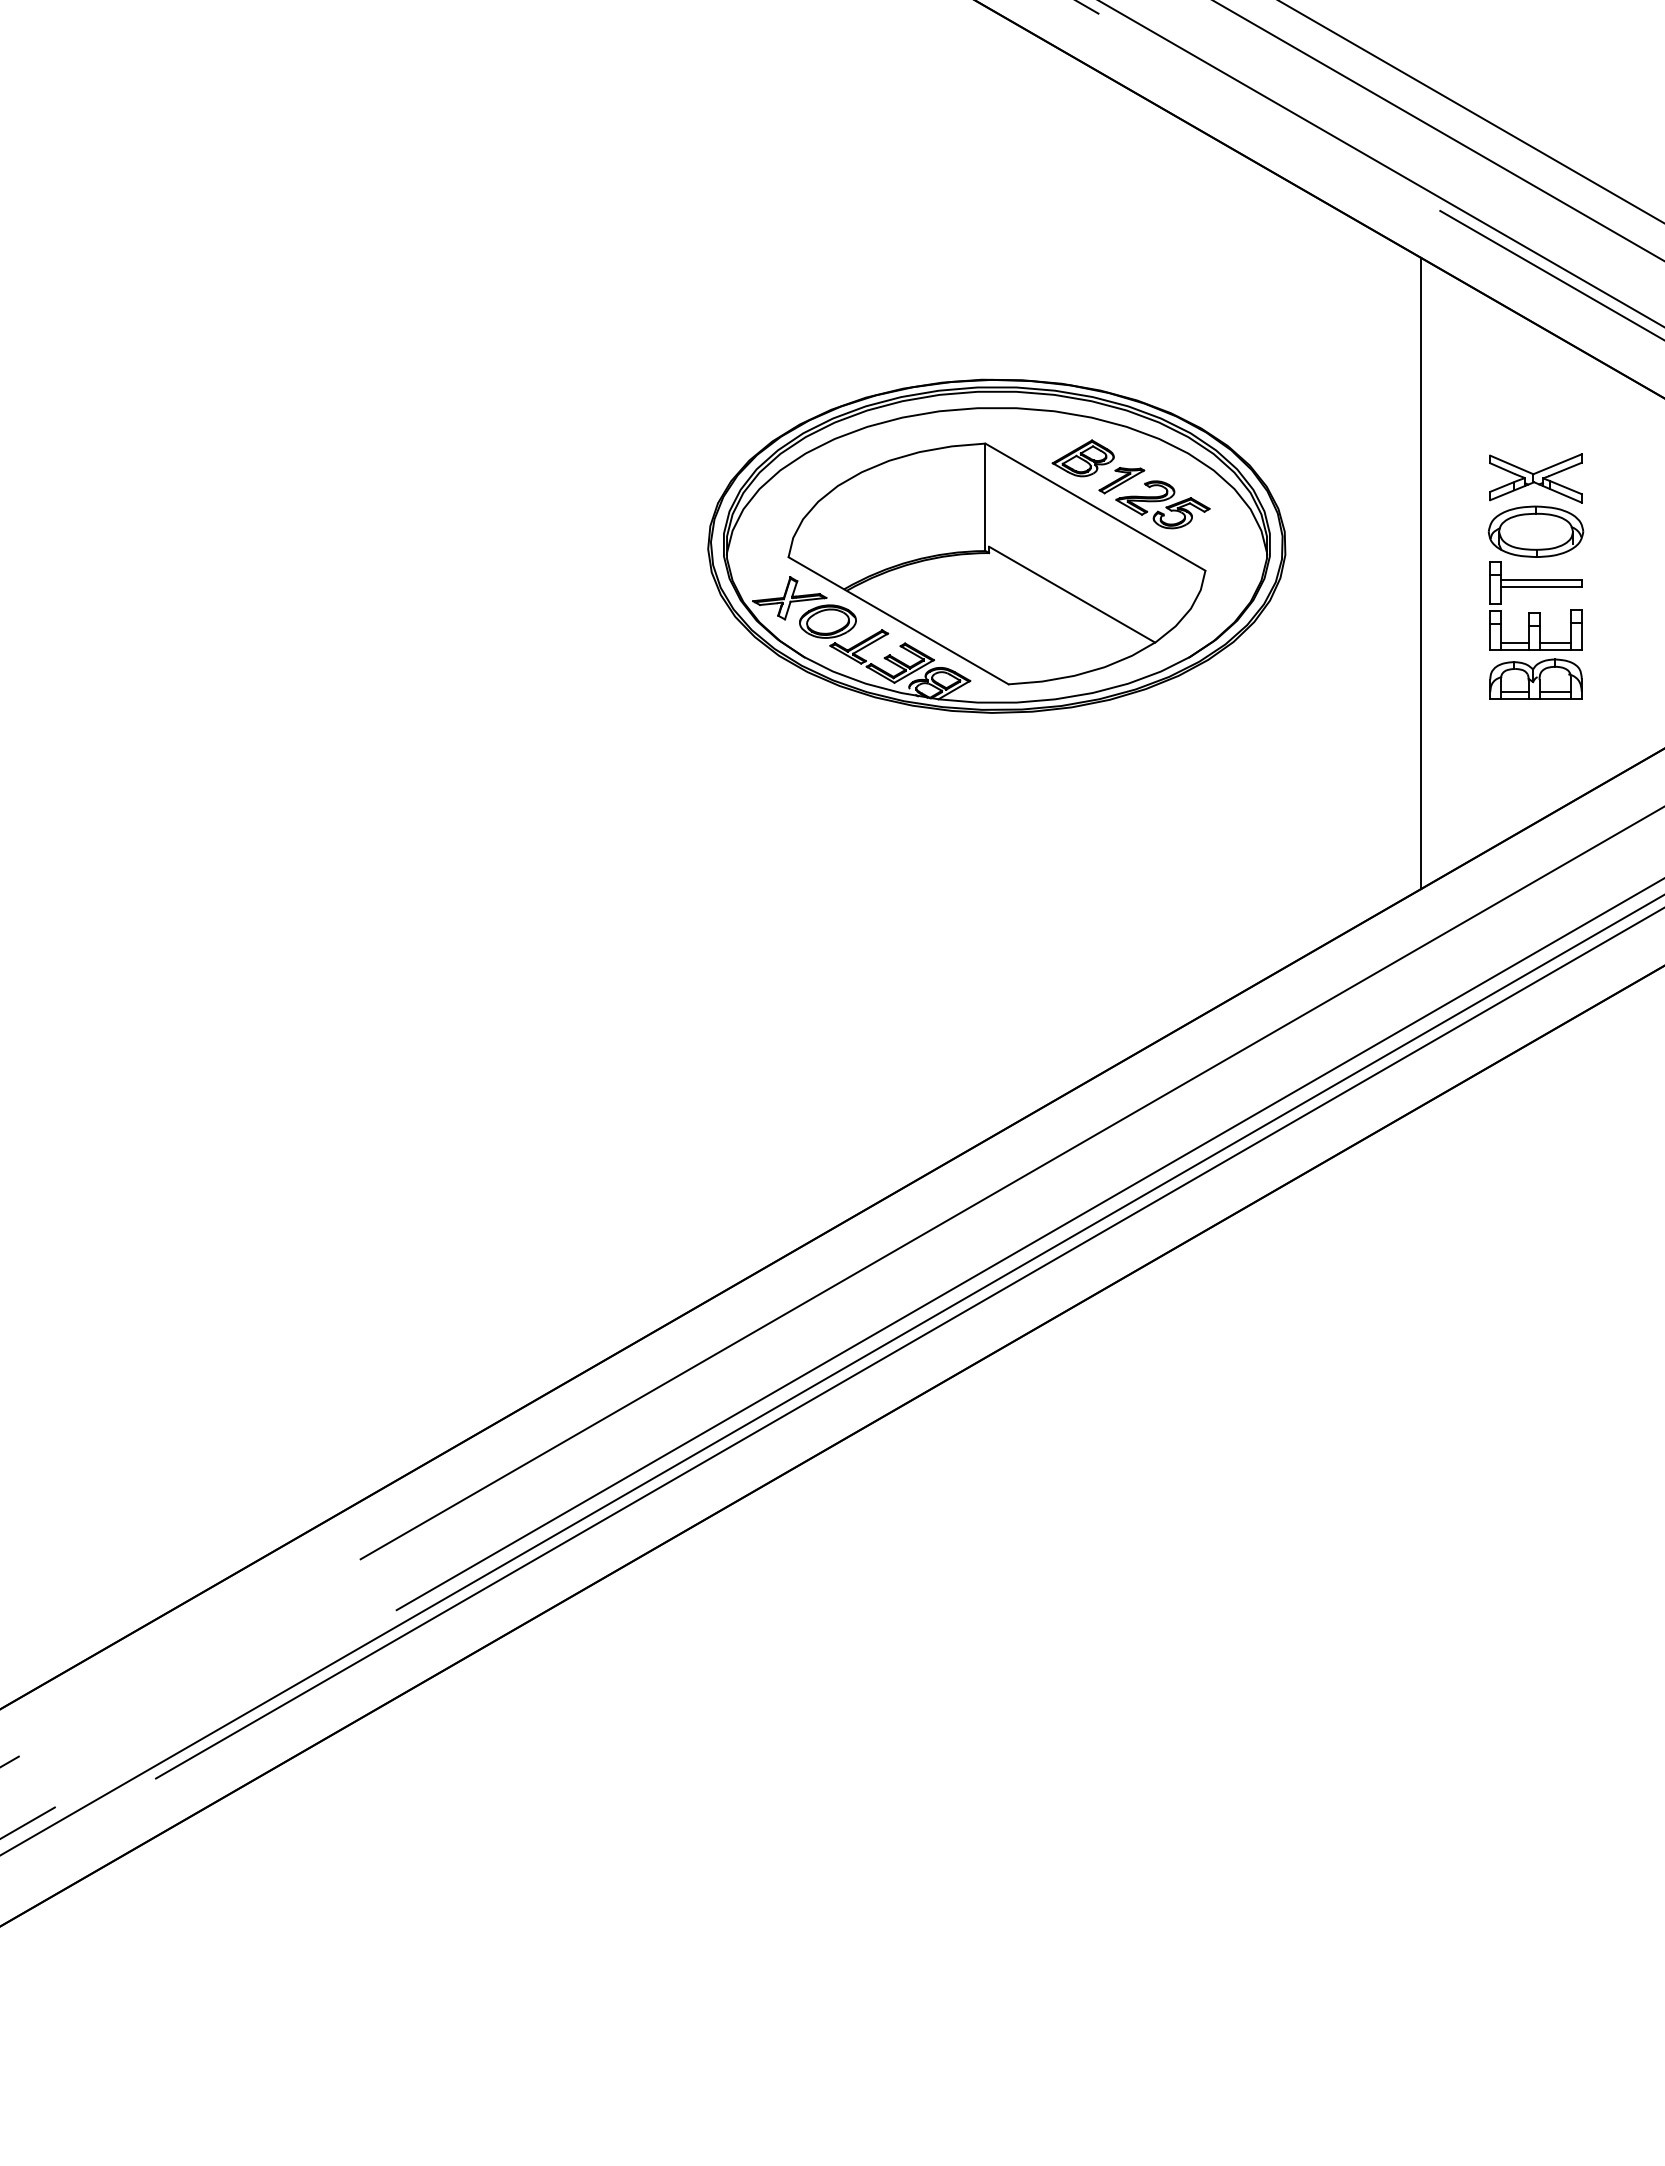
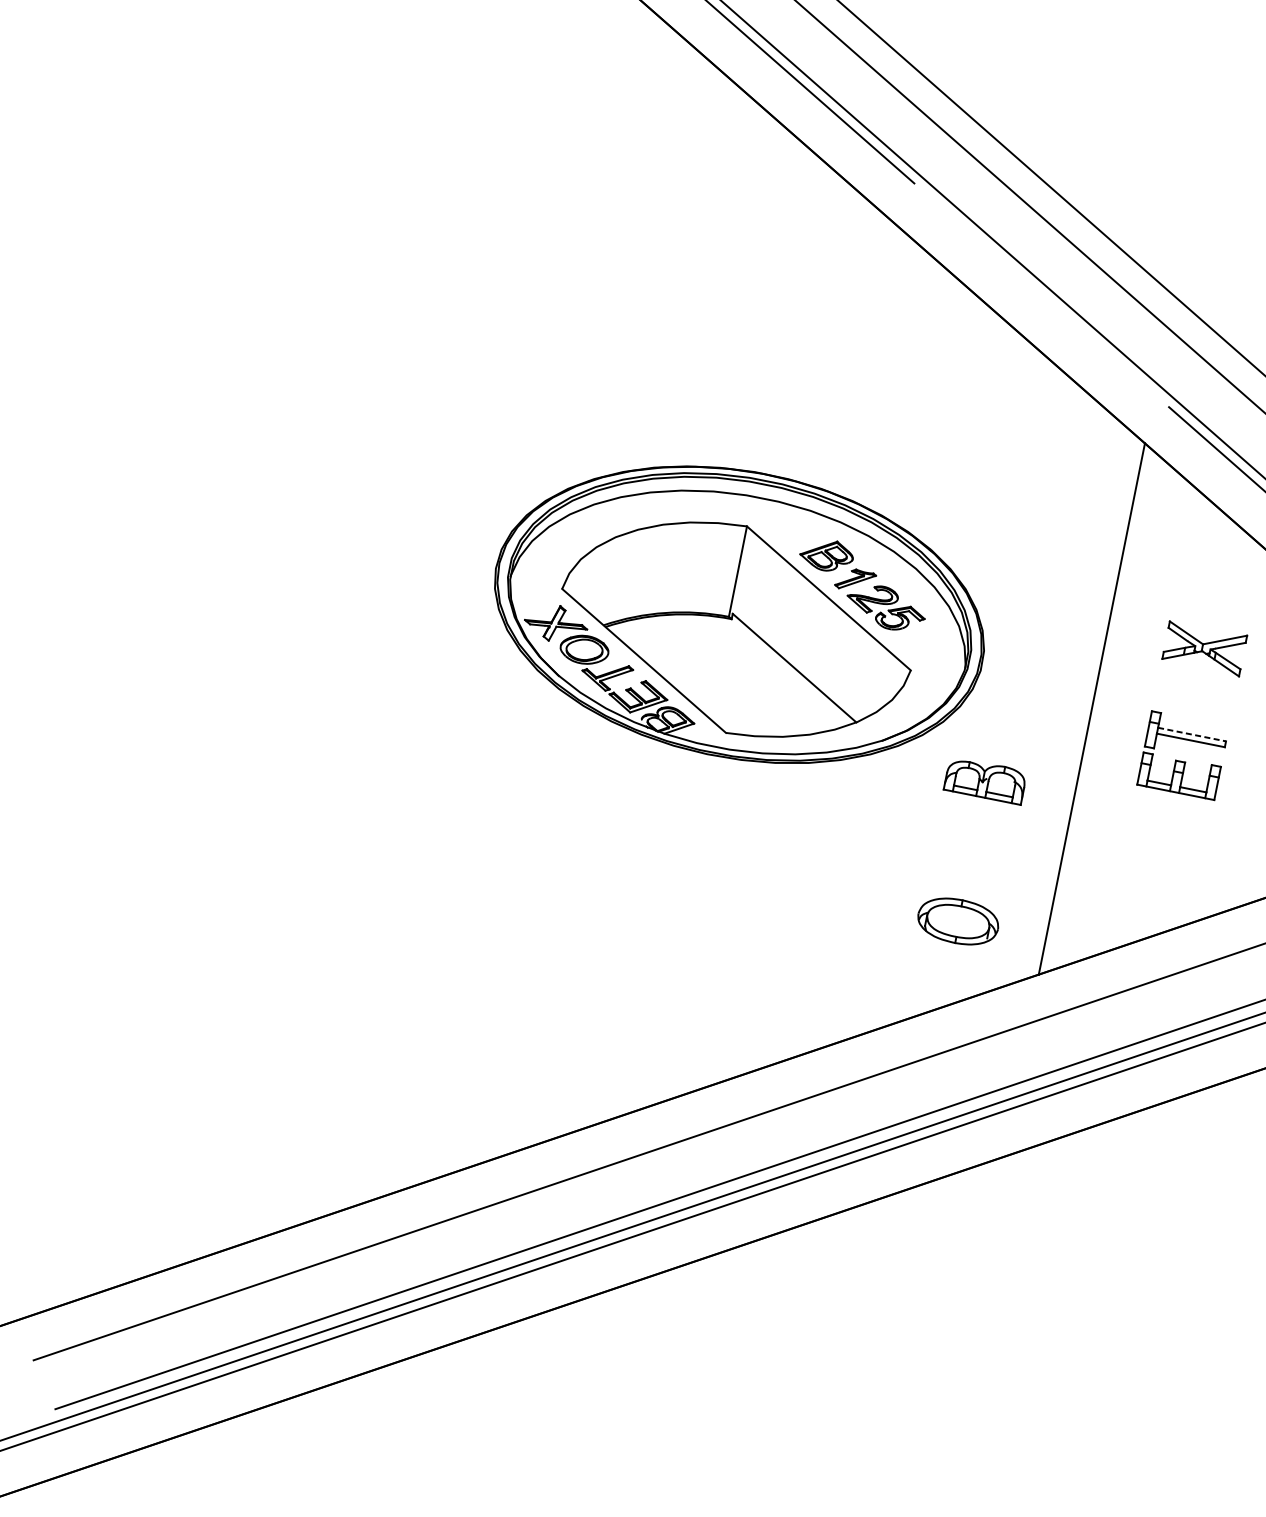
part: (1535, 531) -> (957, 921), moved
line: (1541, 579) -> (1192, 734), solid -> dashed
part: (1535, 678) -> (985, 779), moved

